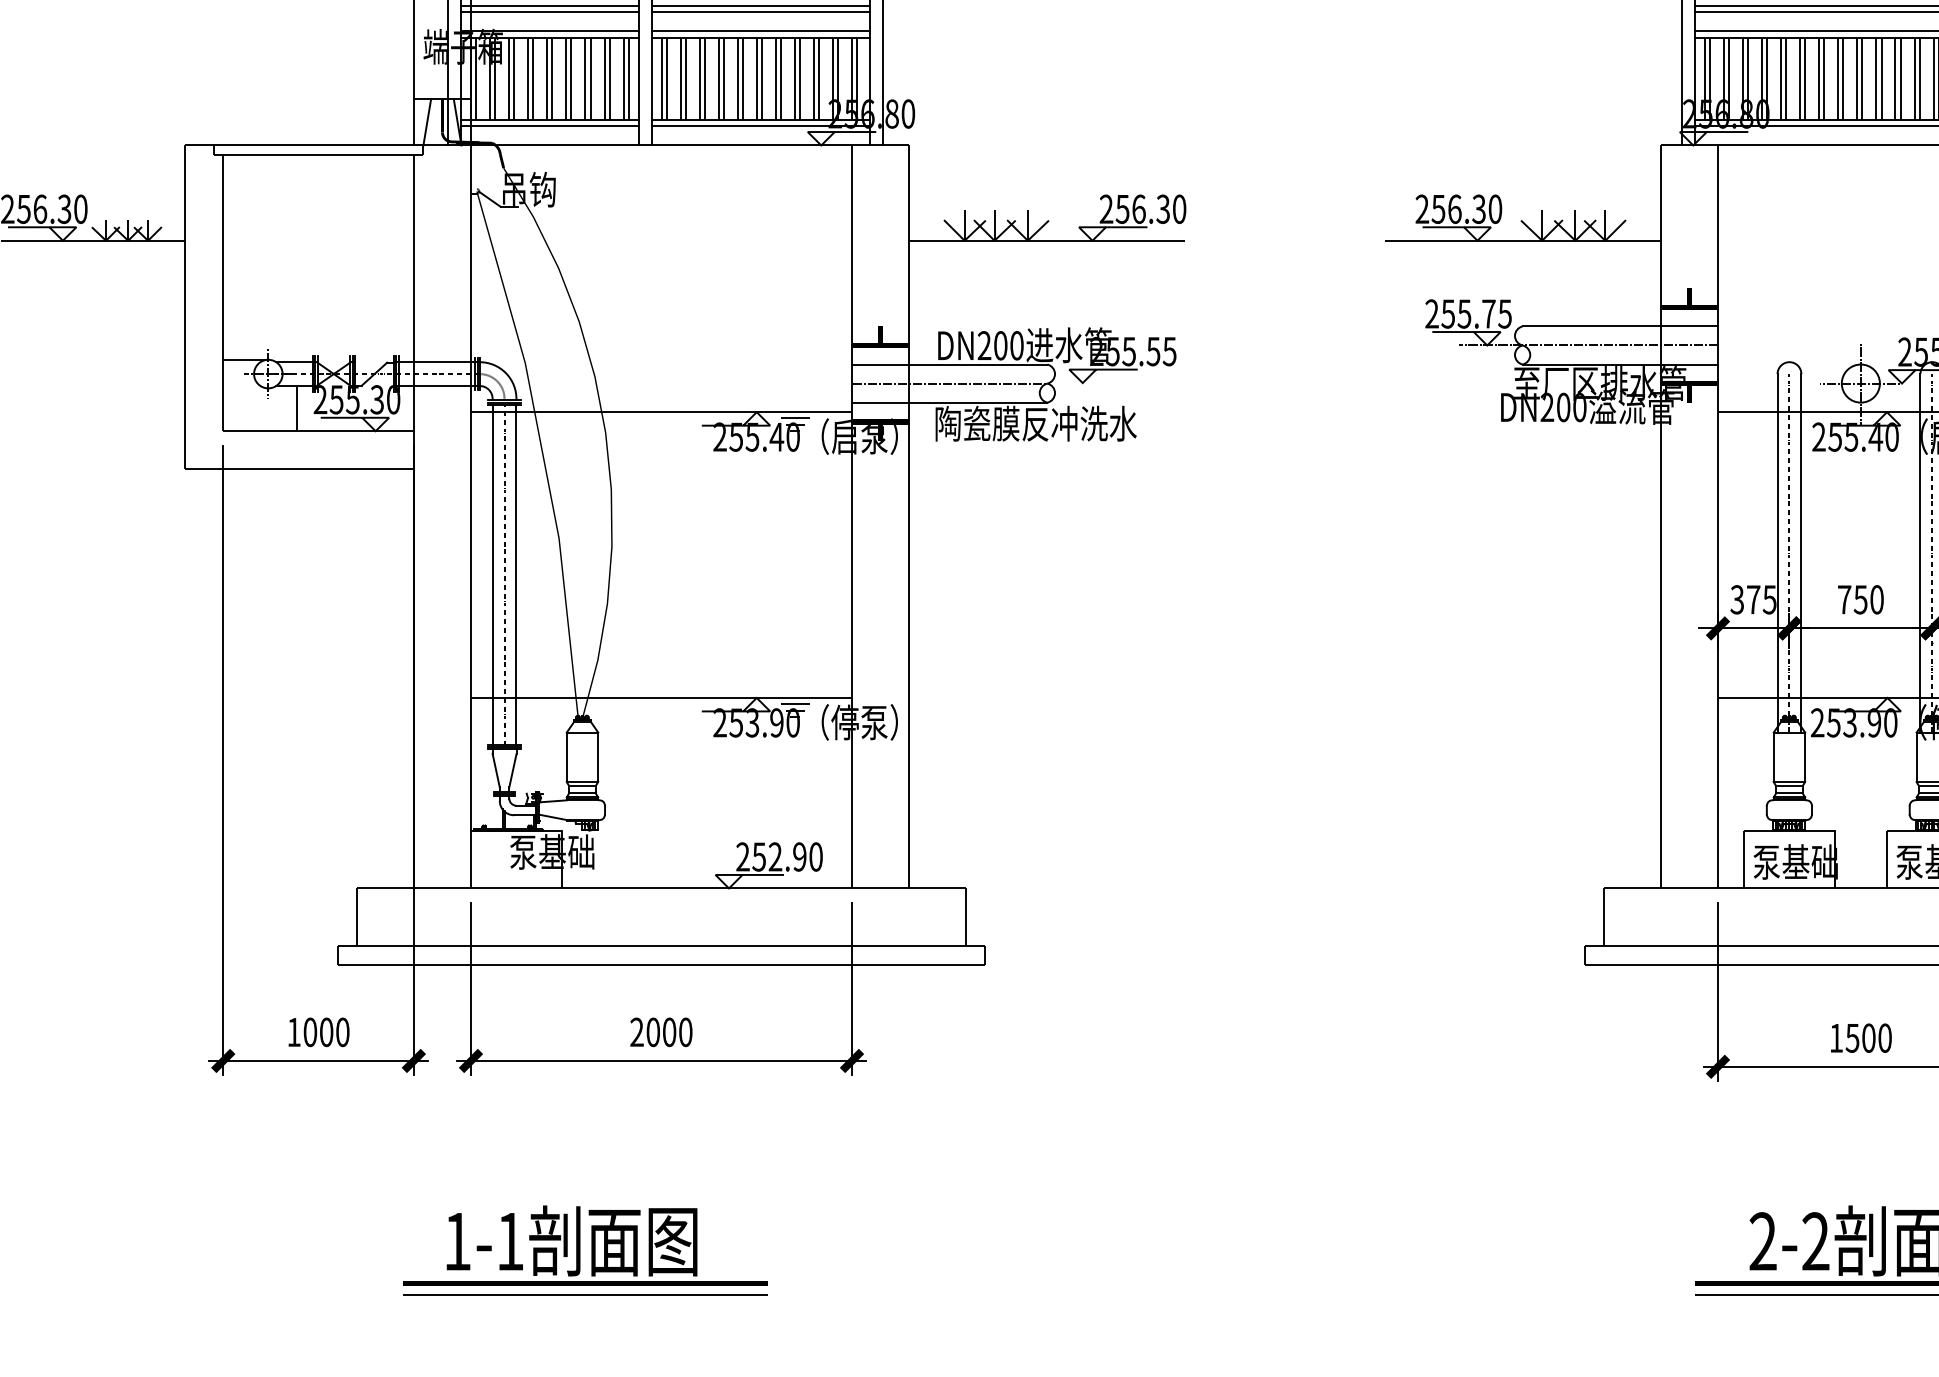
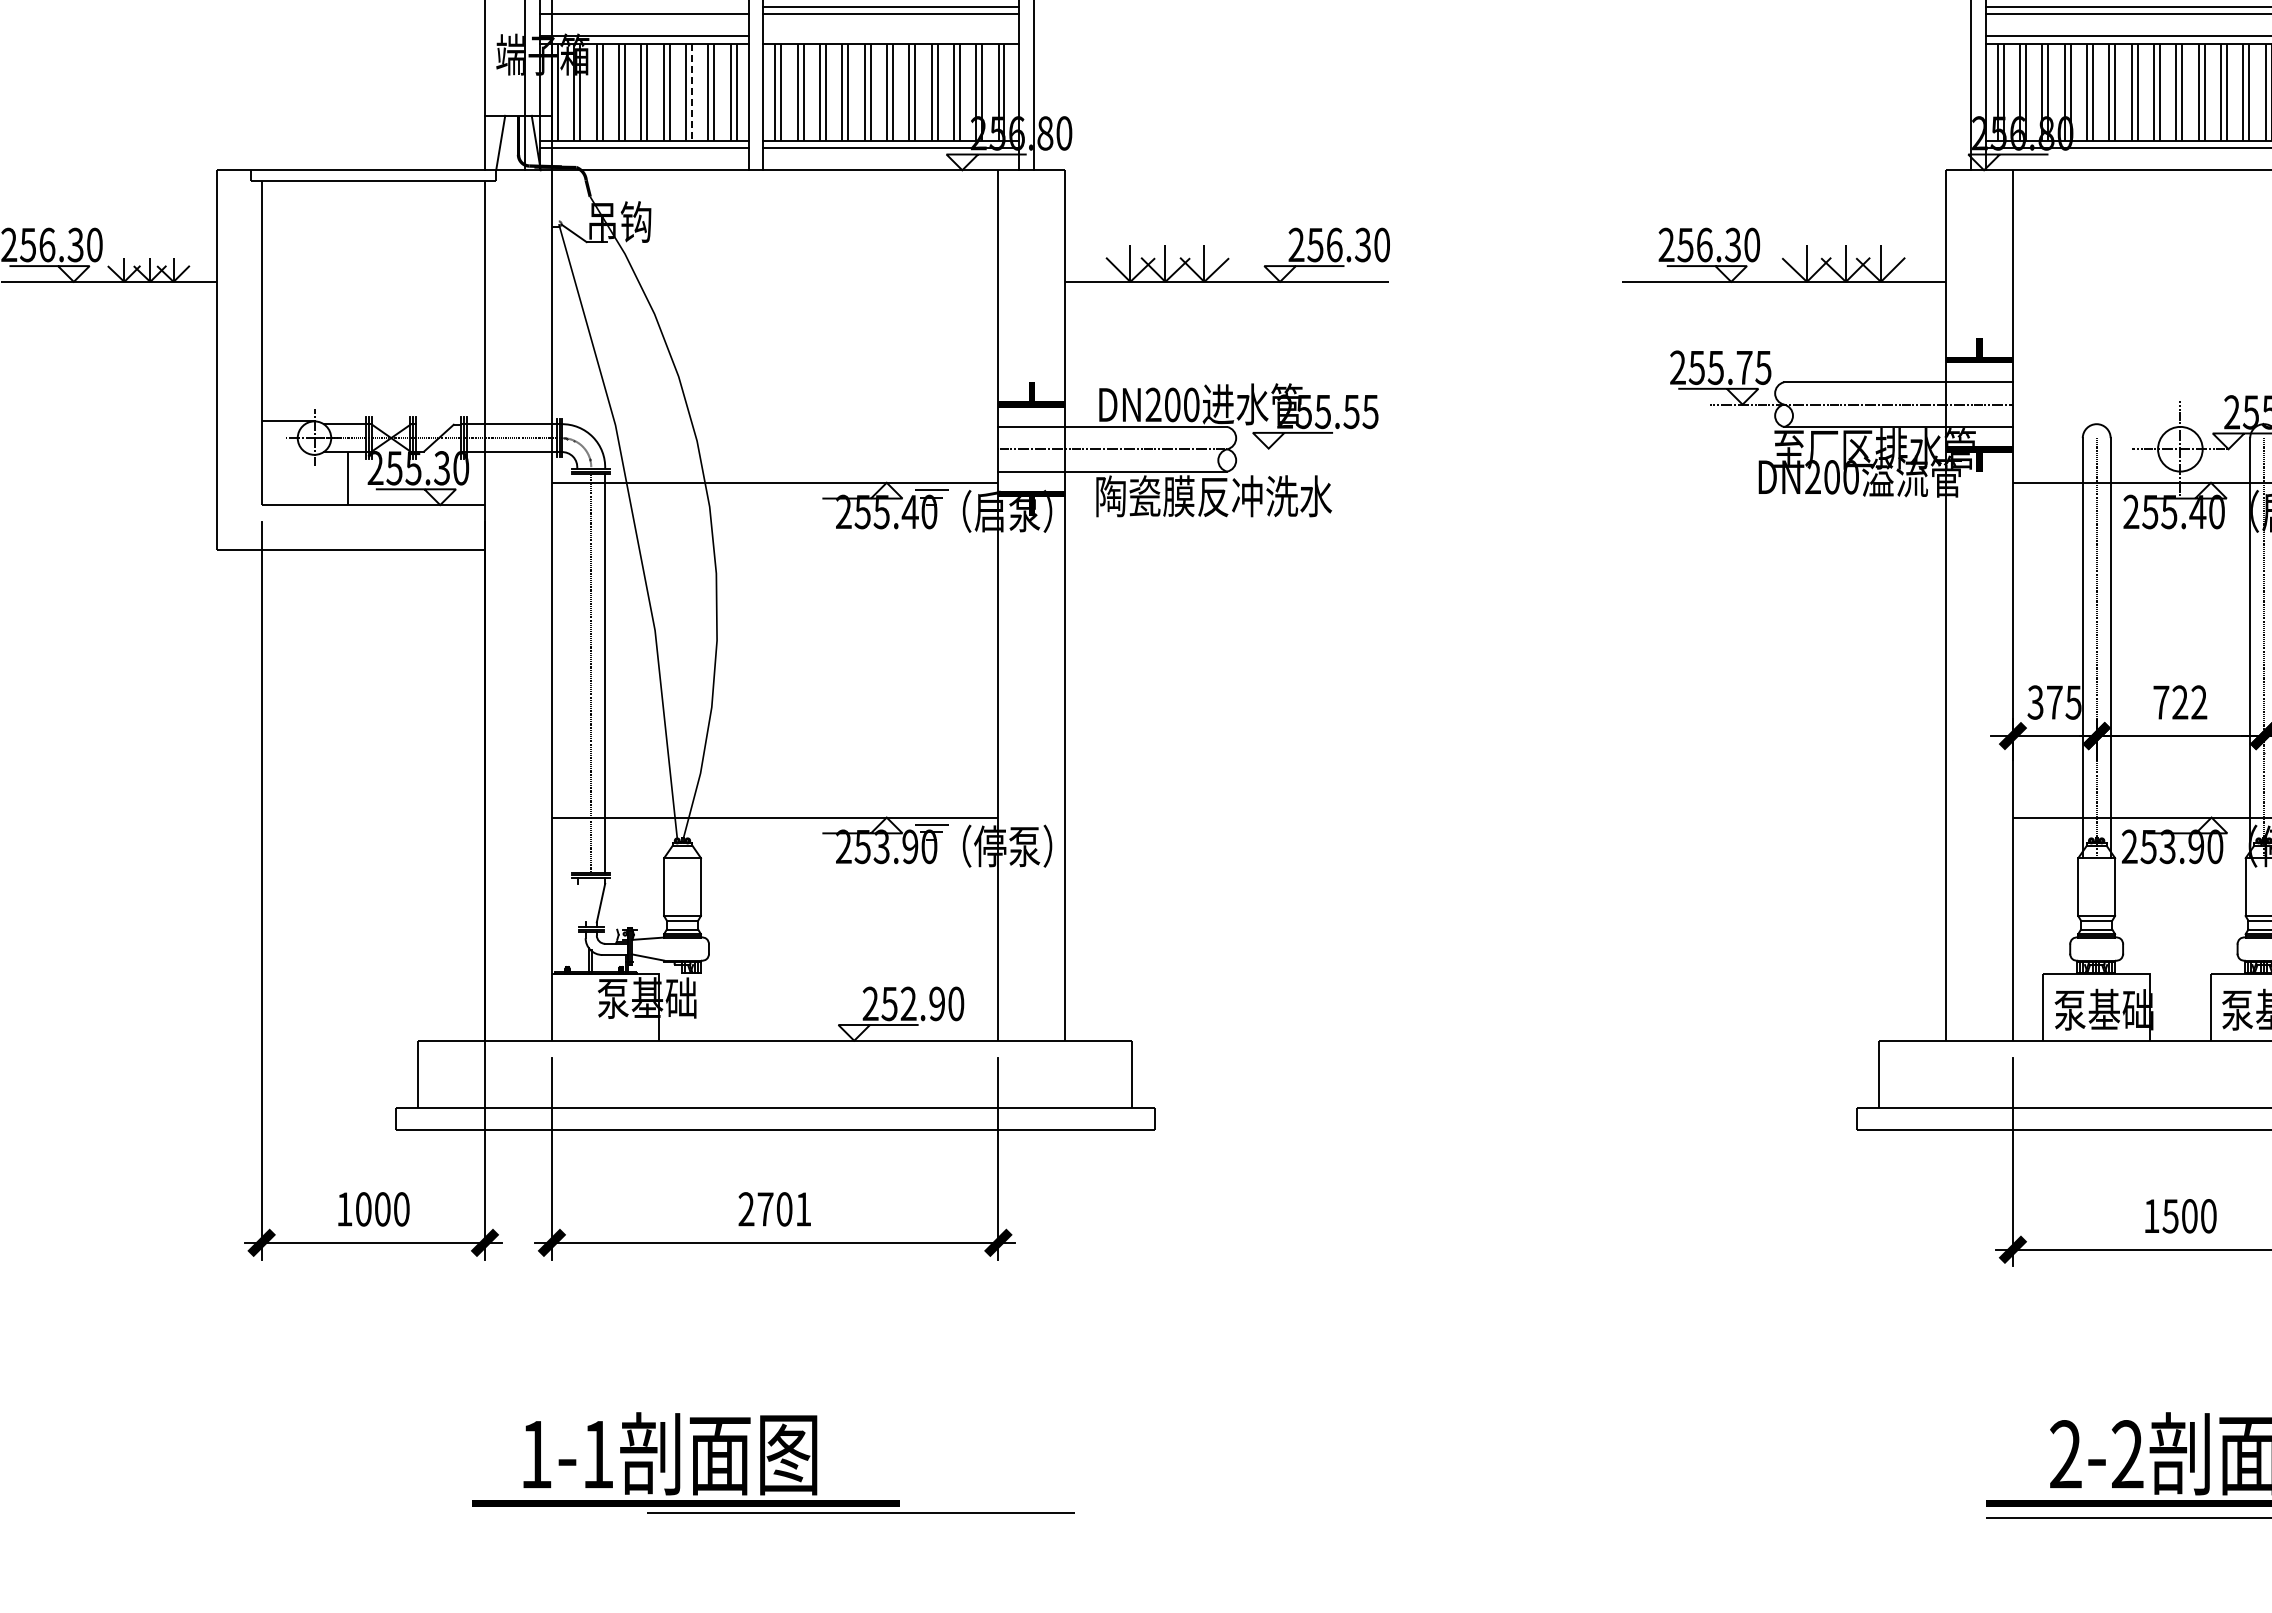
line: (550, 5) -> (644, 6), removed
line: (760, 31) -> (891, 36), removed
line: (590, 79) -> (691, 92), solid -> dashed
line: (492, 574) -> (577, 673), removed
text: (1868, 599) -> (2189, 702), 750 -> 722
line: (496, 770) -> (581, 902), removed
text: (669, 1032) -> (784, 1209), 2000 -> 2701
line: (584, 1295) -> (860, 1512), moved

